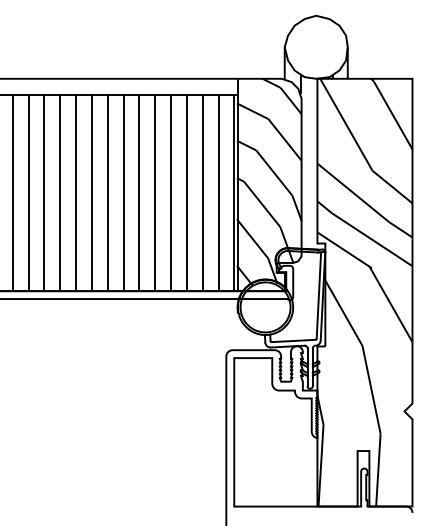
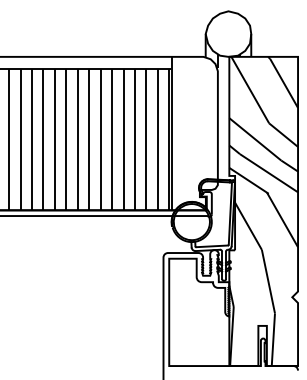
hatch: (268, 181) -> (193, 131), removed

